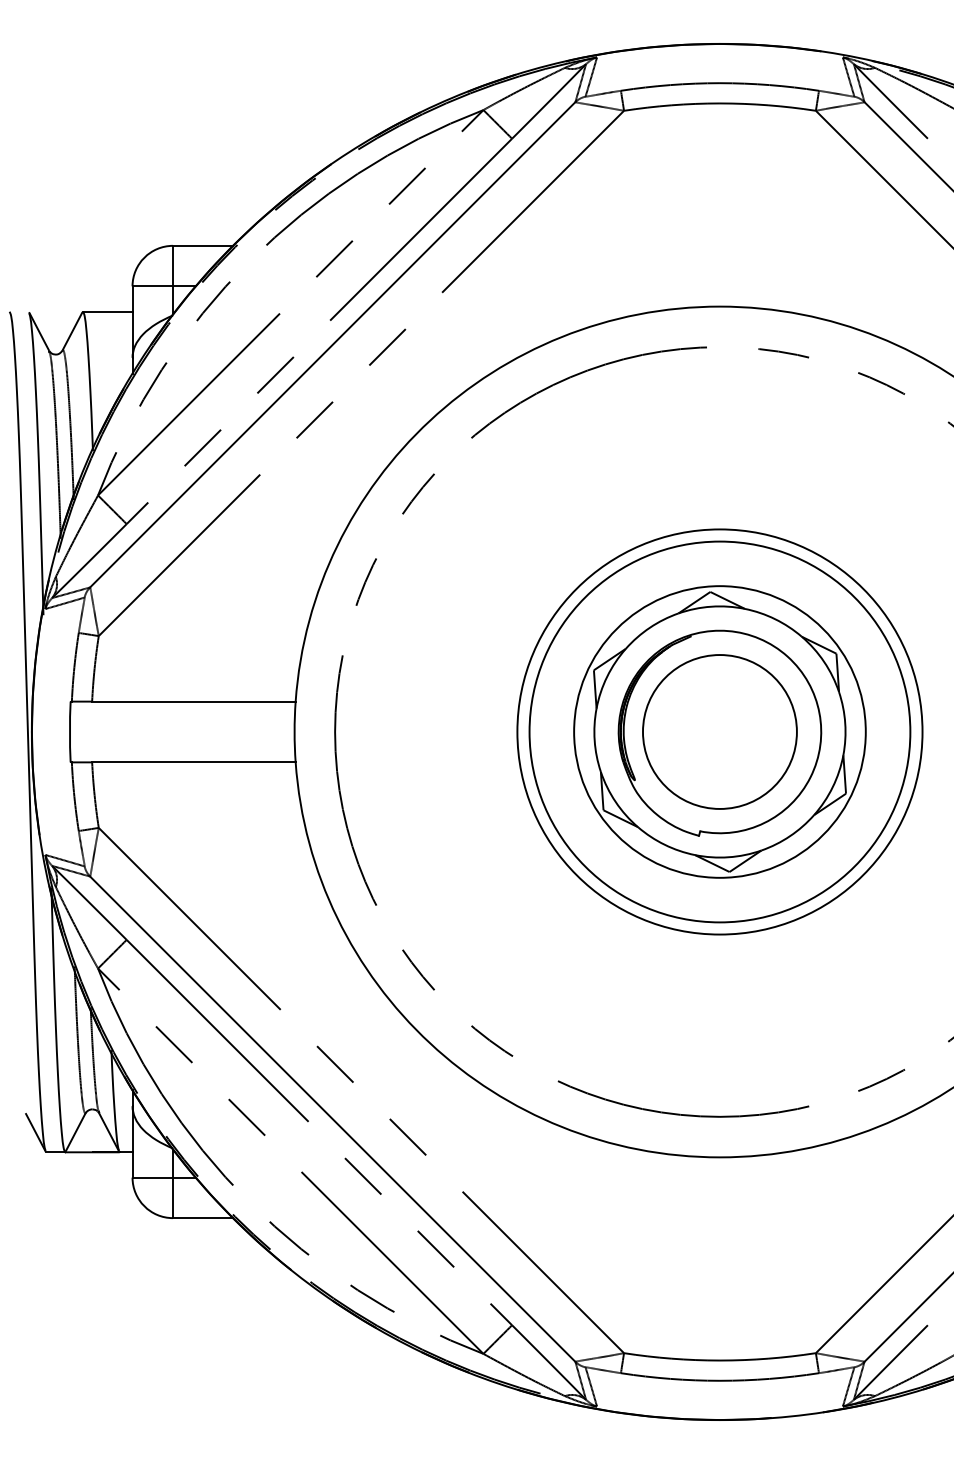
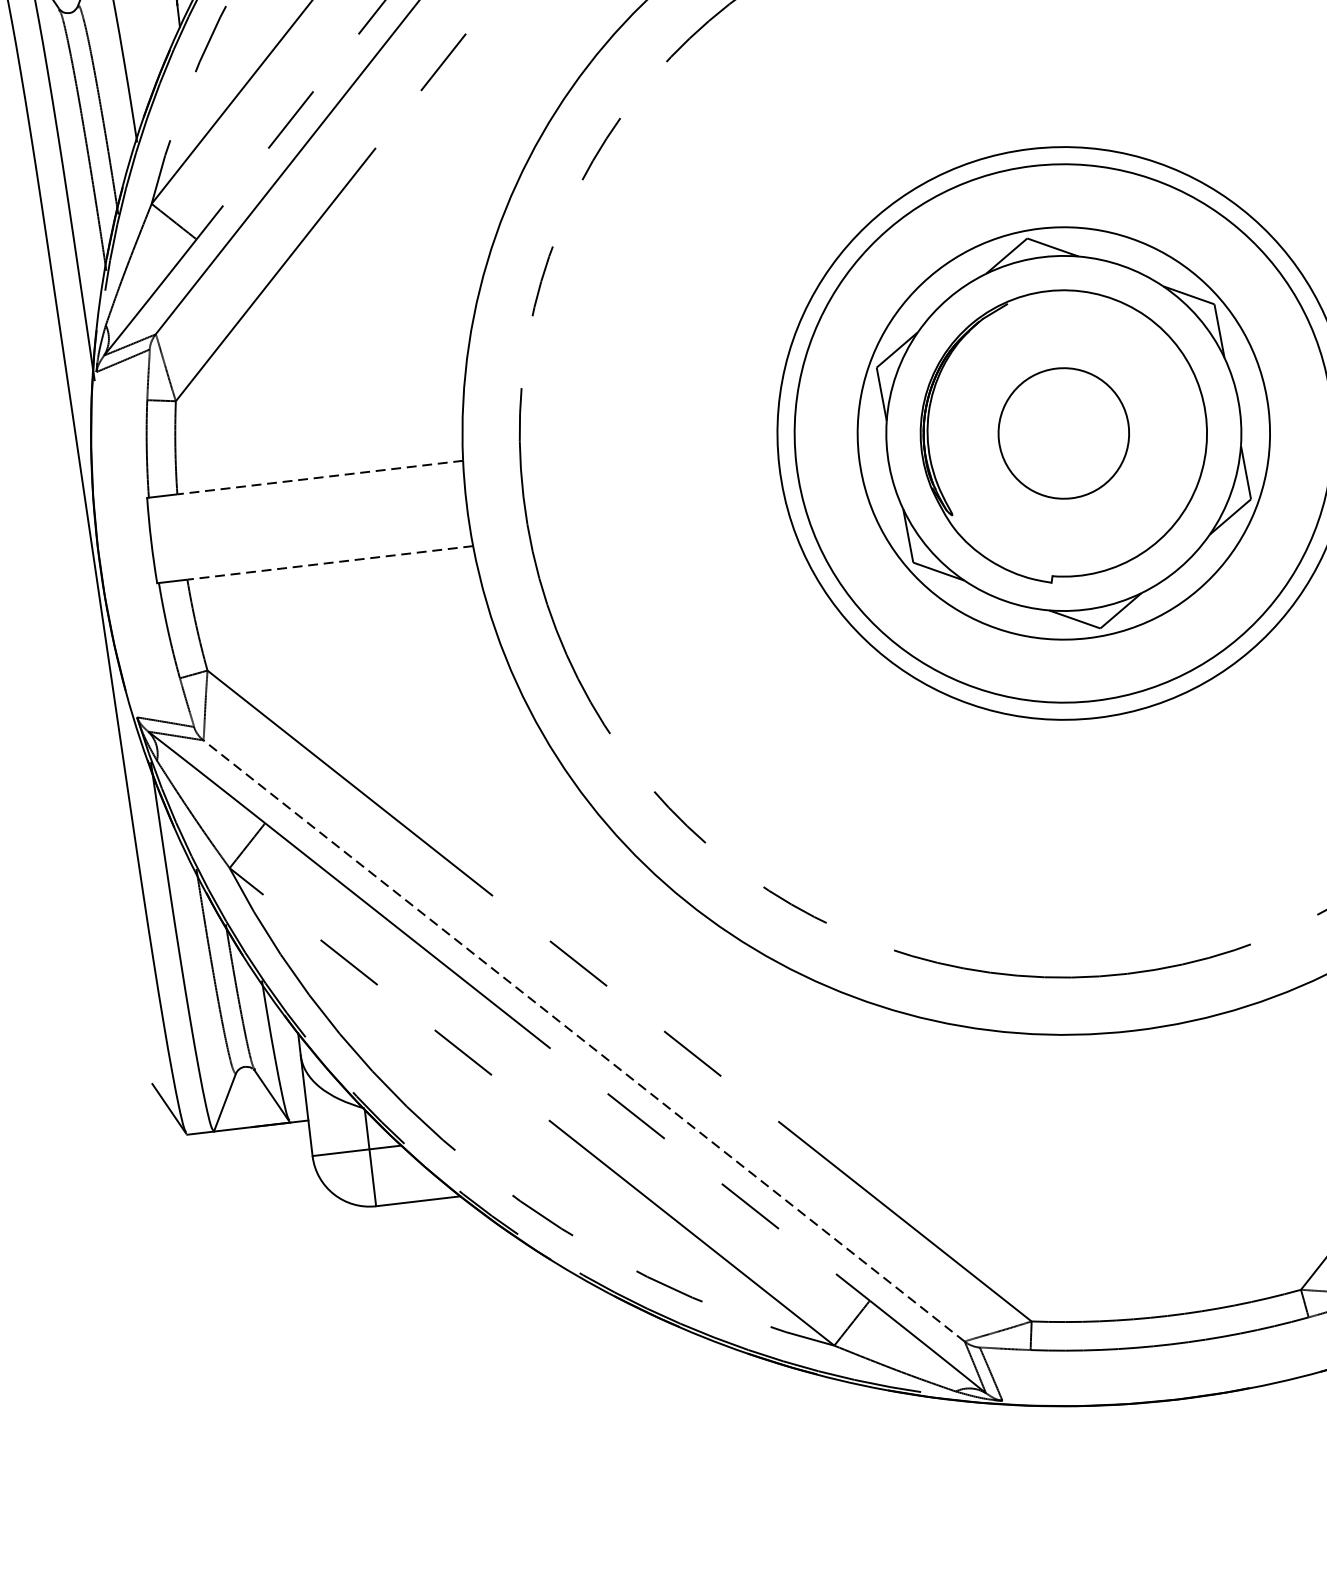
line: (193, 701) -> (319, 477), solid -> dashed
circle: (719, 731) -> (1063, 432), size x0.6
line: (193, 762) -> (329, 563), solid -> dashed
line: (332, 1118) -> (583, 1040), solid -> dashed

